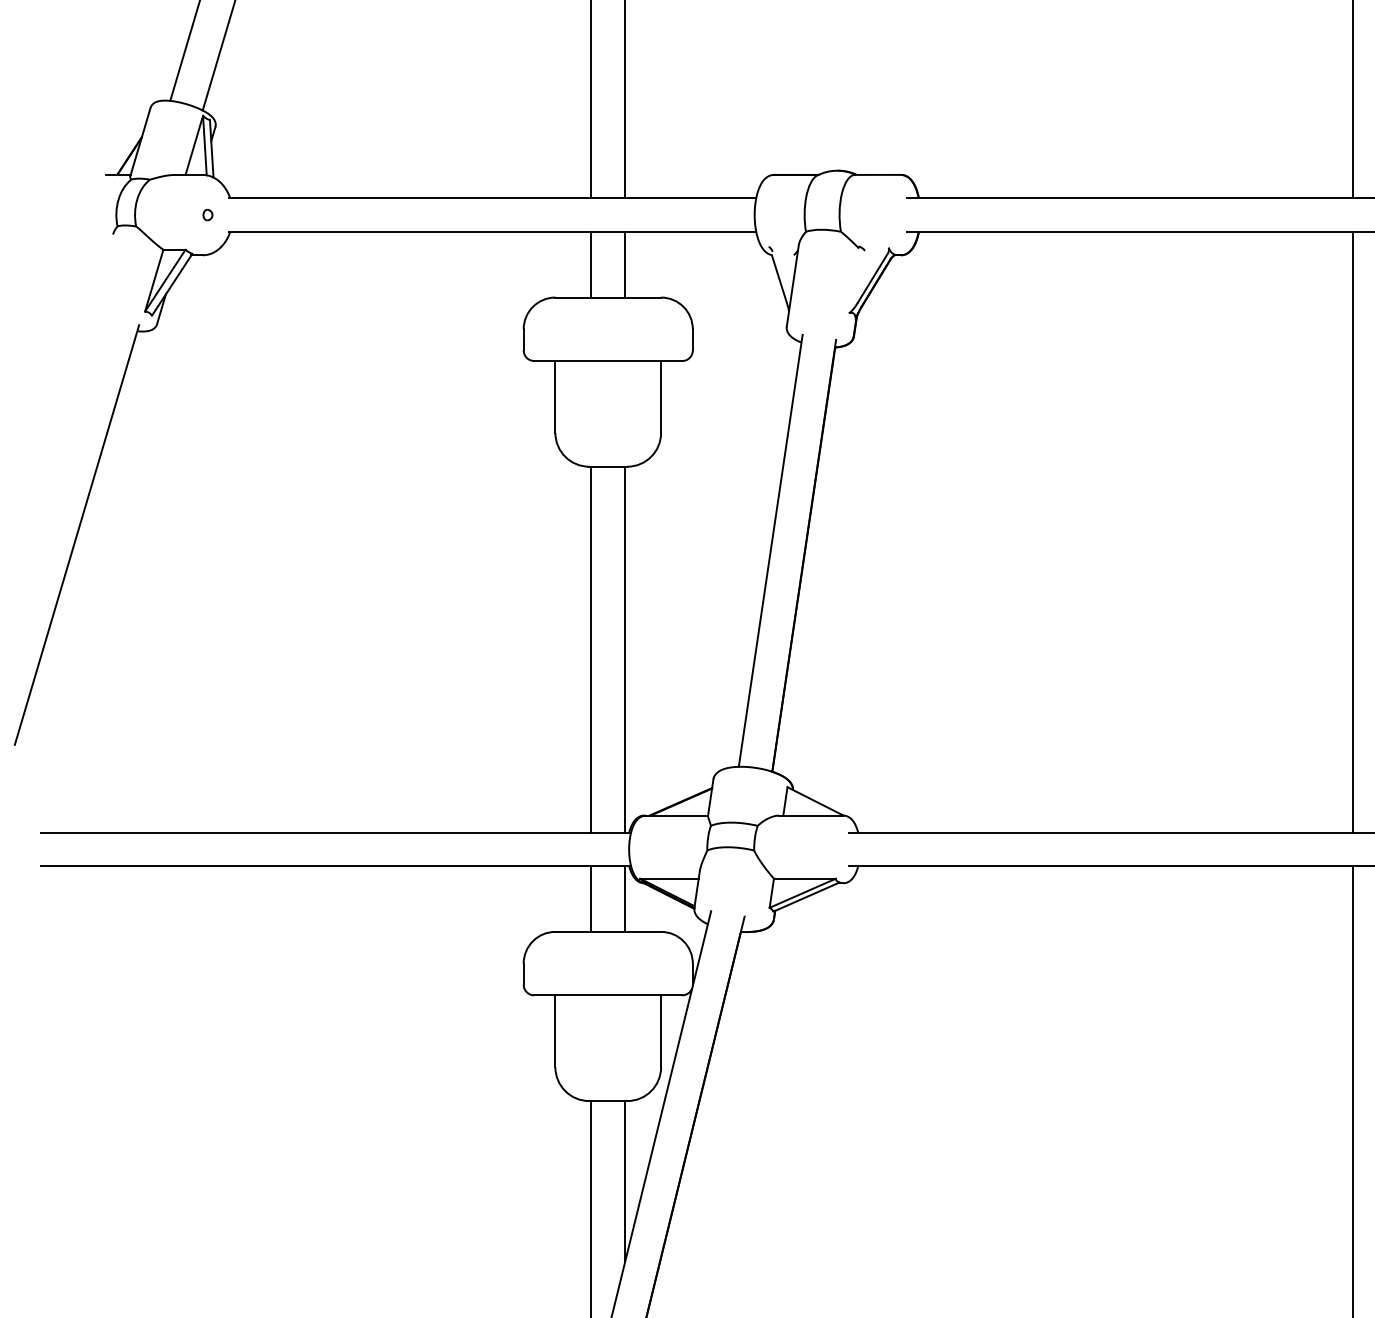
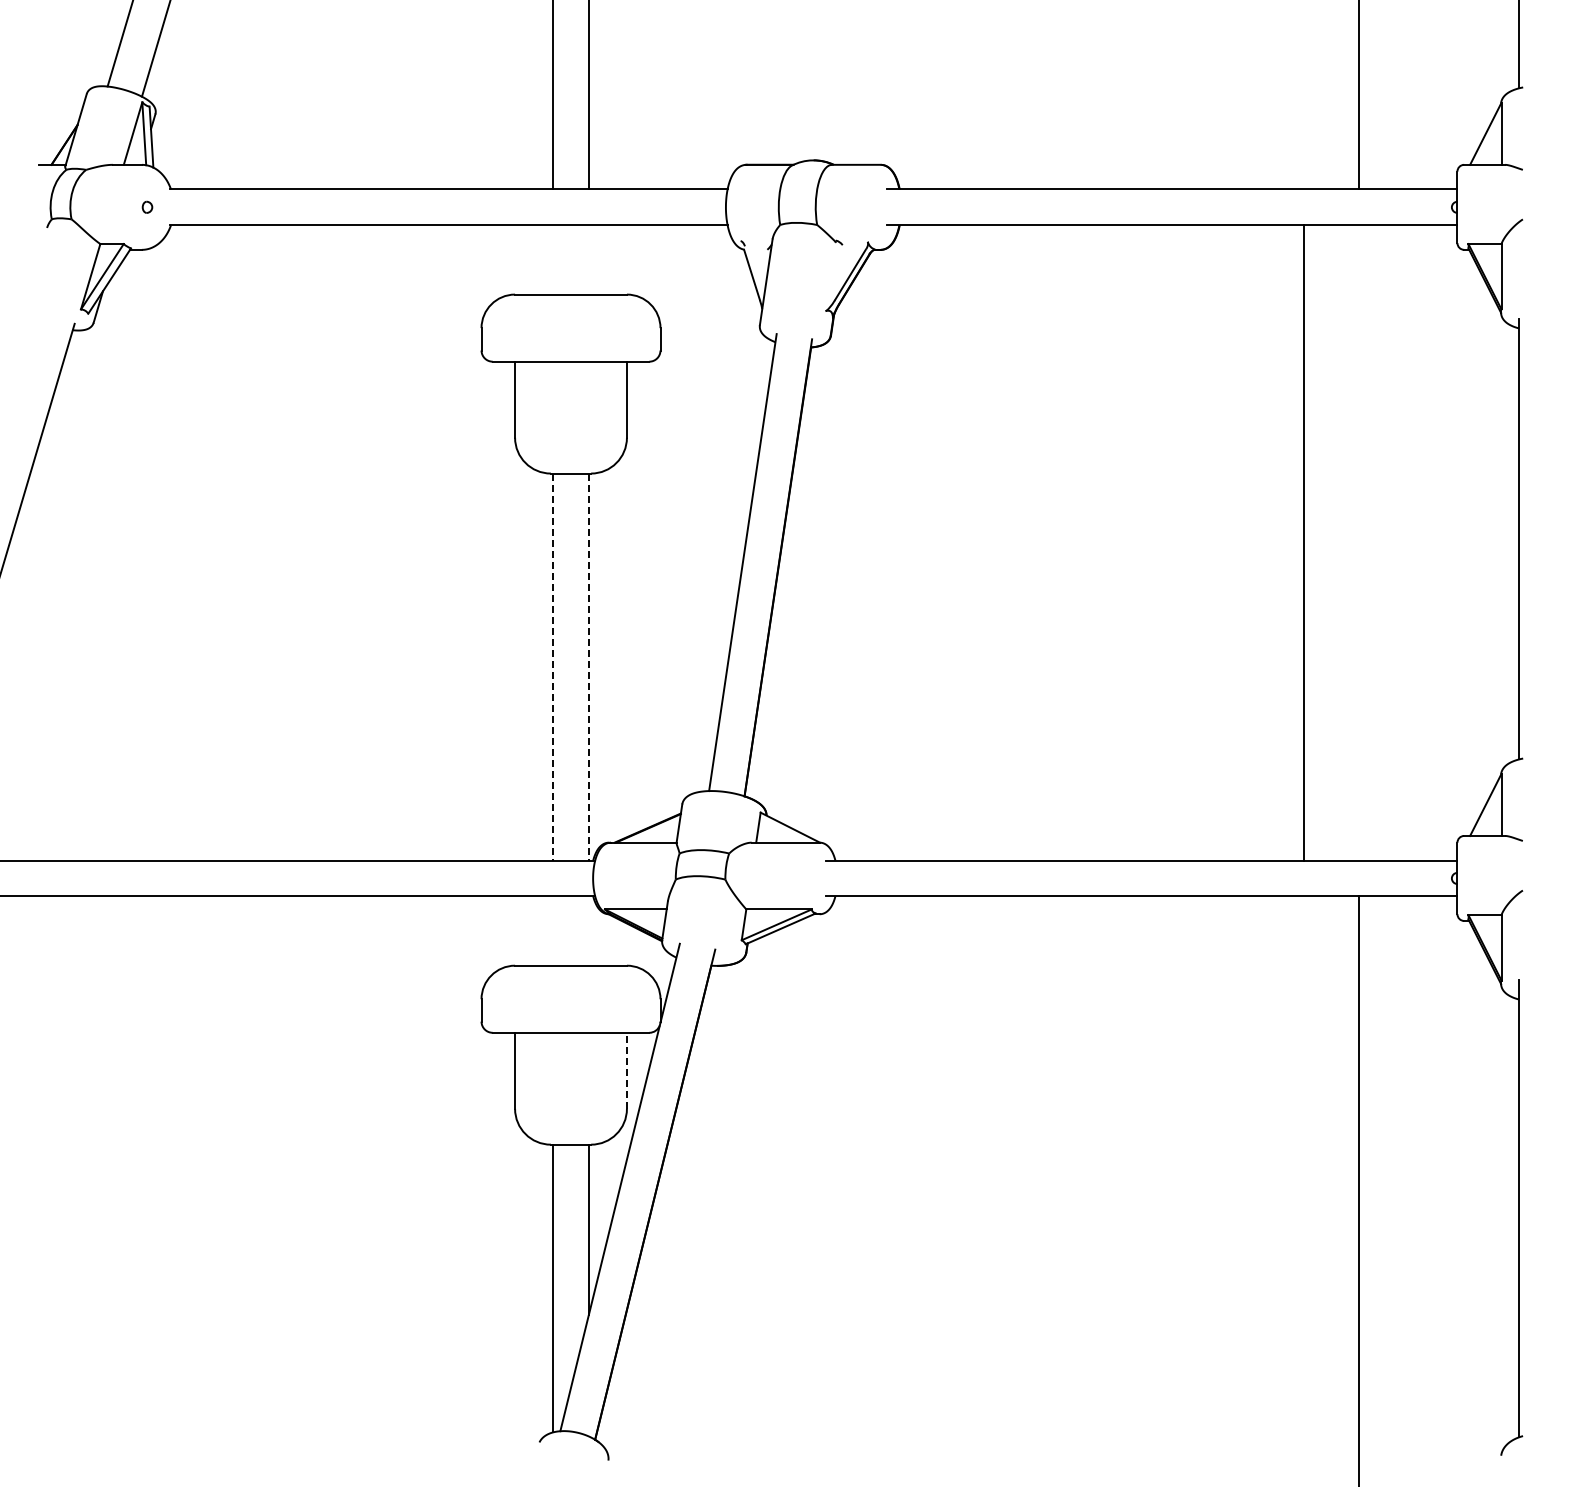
line: (591, 264) -> (553, 259), removed
line: (624, 264) -> (588, 259), removed
line: (1353, 531) -> (1304, 542), moved
line: (591, 650) -> (553, 667), solid -> dashed
line: (624, 650) -> (588, 667), solid -> dashed
line: (591, 898) -> (553, 930), removed
line: (624, 898) -> (588, 930), removed
line: (660, 1030) -> (626, 1070), solid -> dashed

